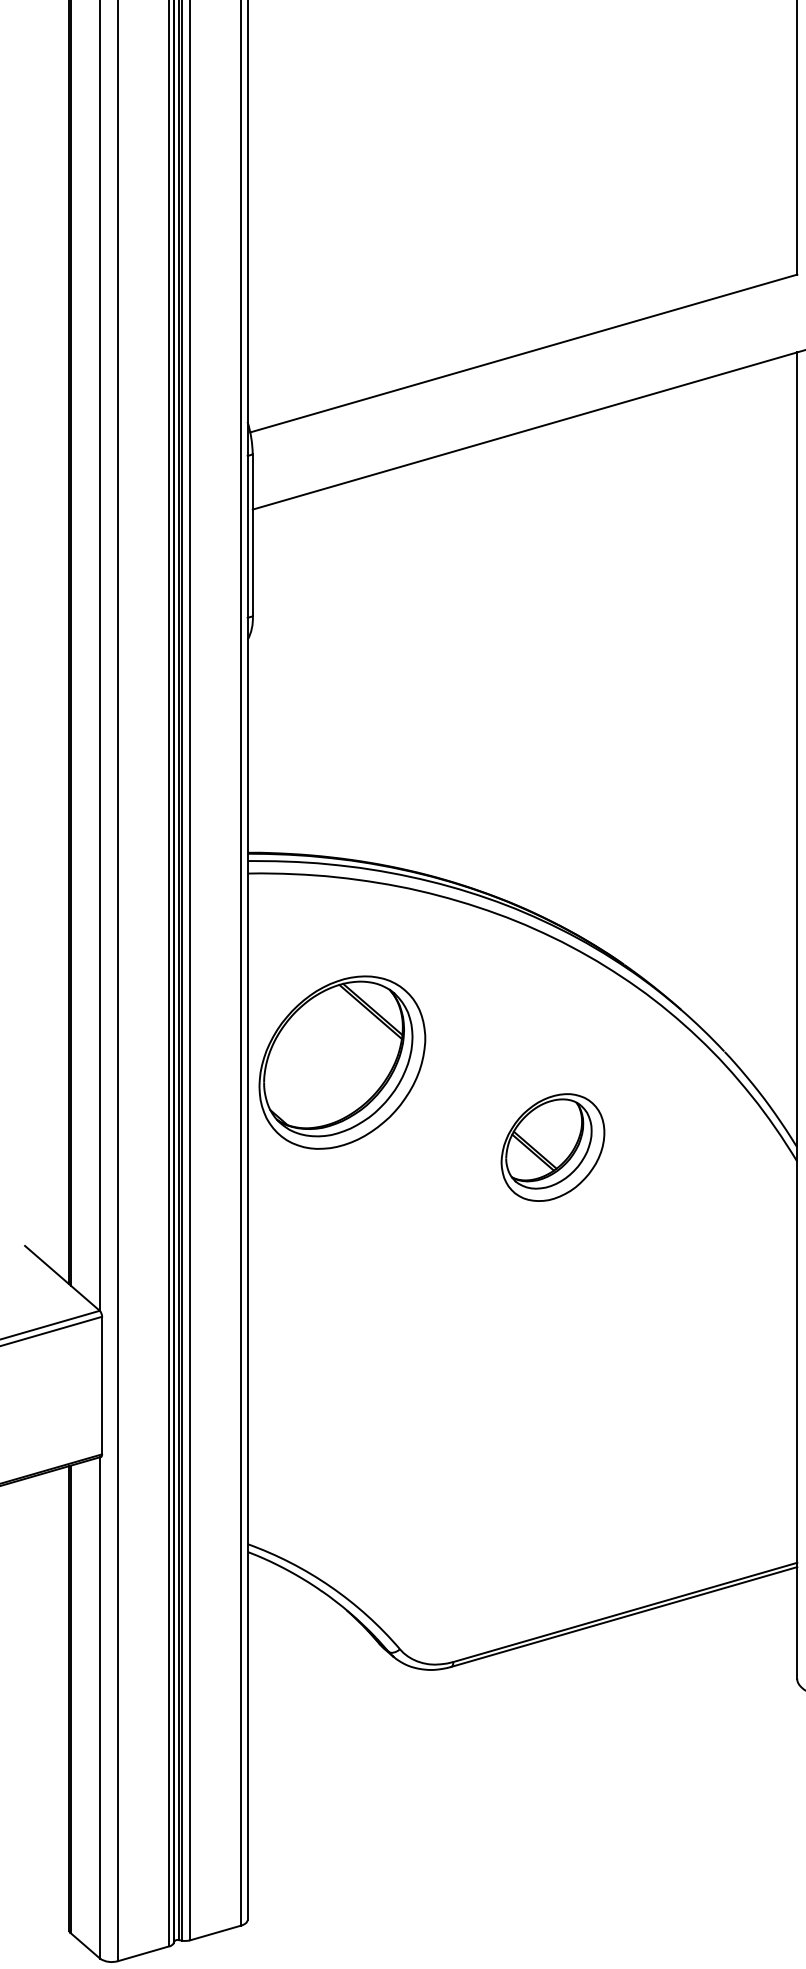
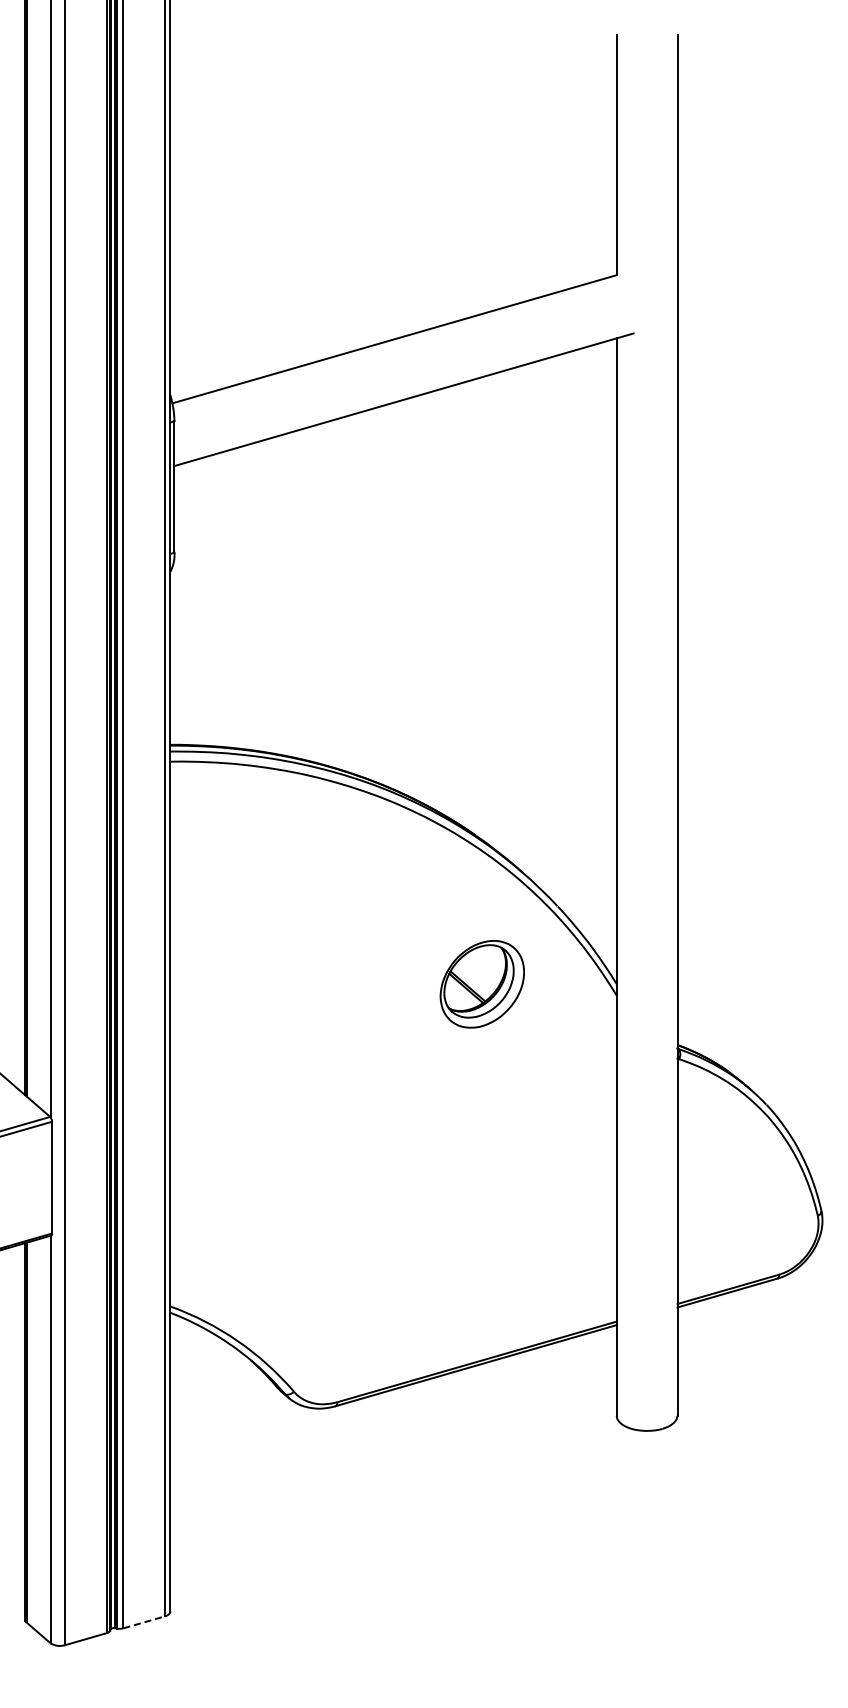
part: (342, 1062) -> (247, 915), removed
part: (551, 1147) -> (481, 984), moved
line: (215, 1933) -> (144, 1622), solid -> dashed

